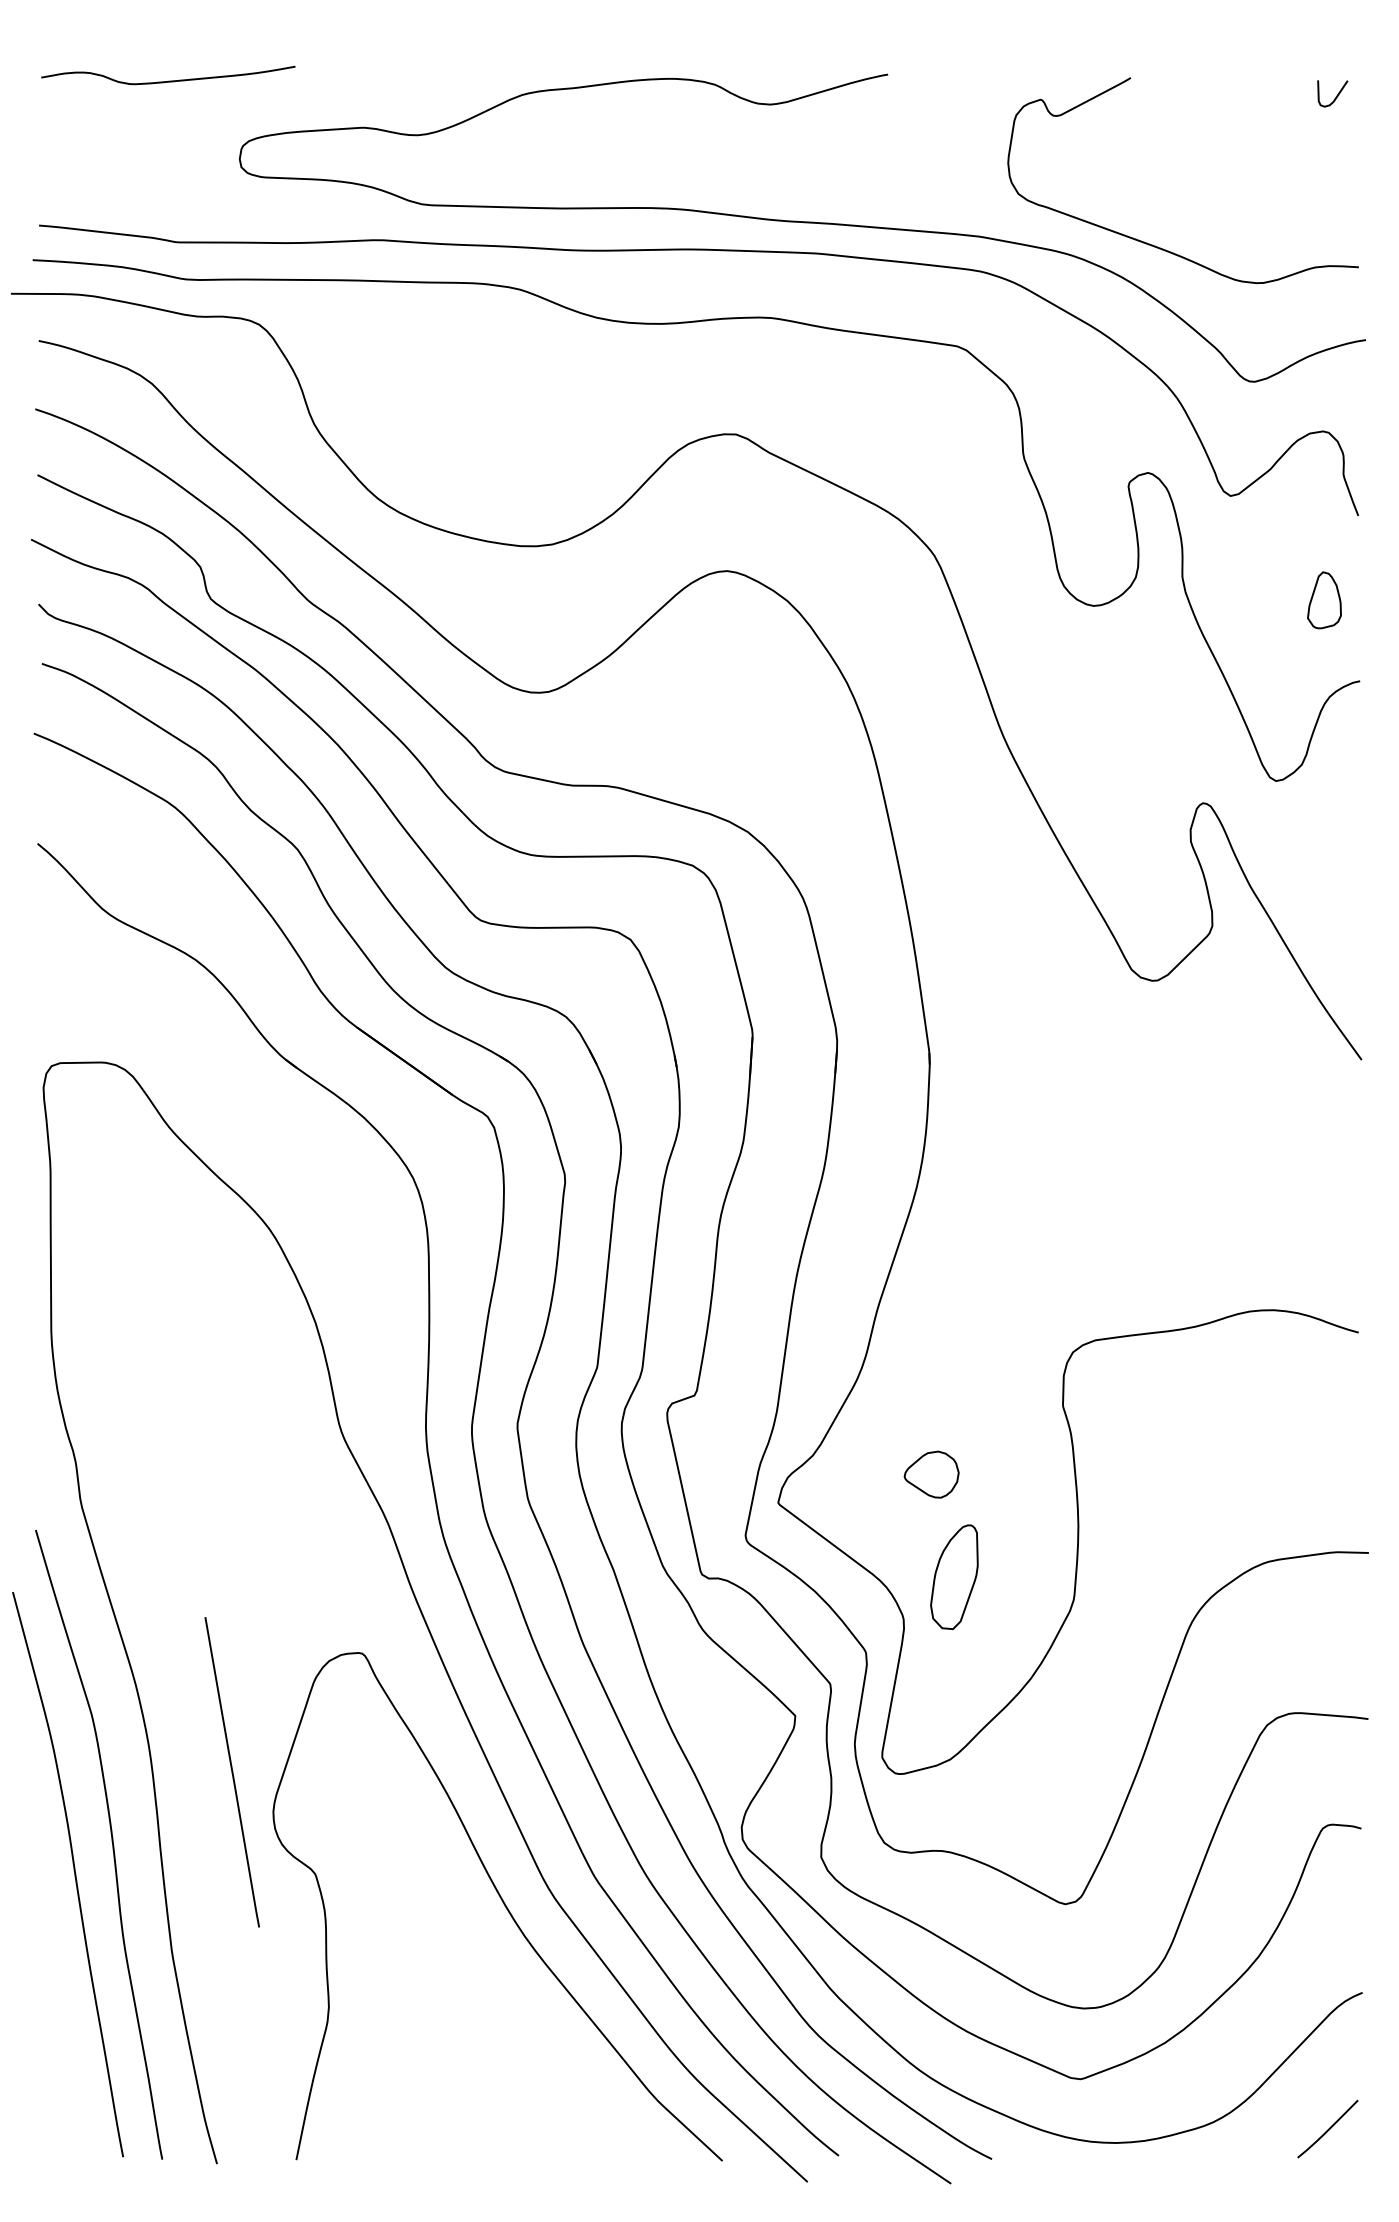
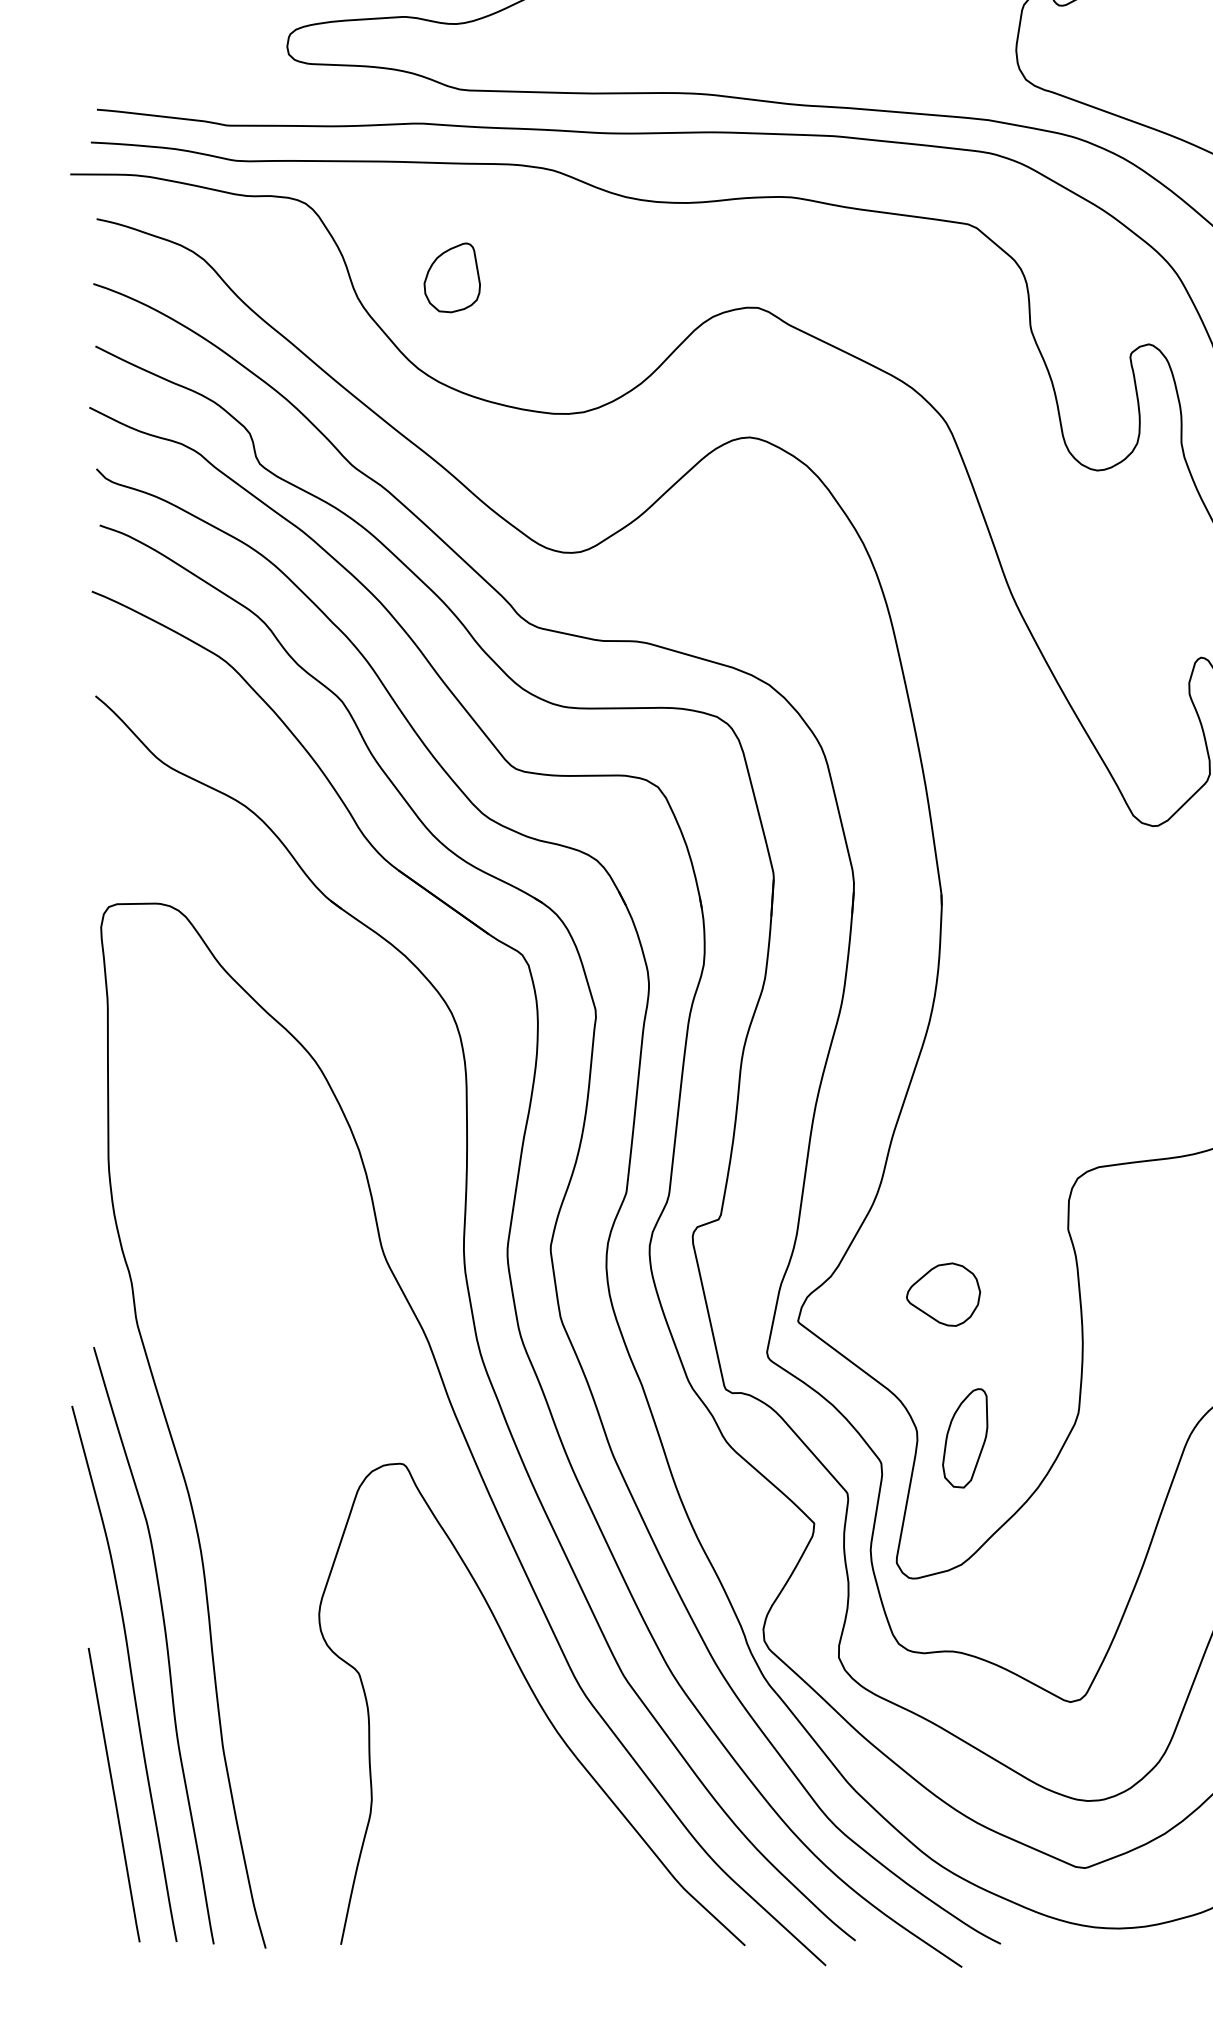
part: (413, 402) -> (452, 277), added
part: (931, 1474) -> (943, 1294), size x1.43
part: (954, 1576) -> (965, 1437), moved
line: (231, 1772) -> (113, 1795), moved

